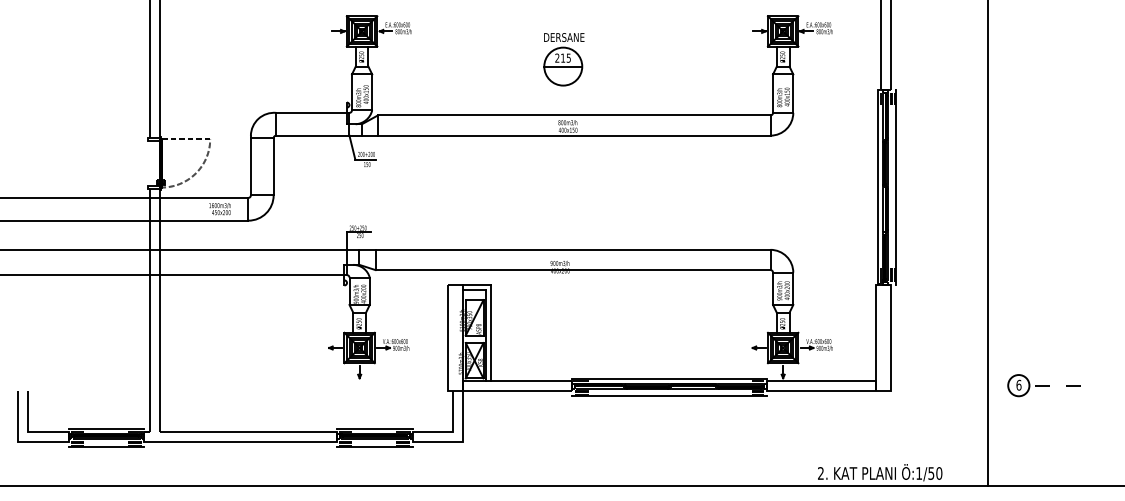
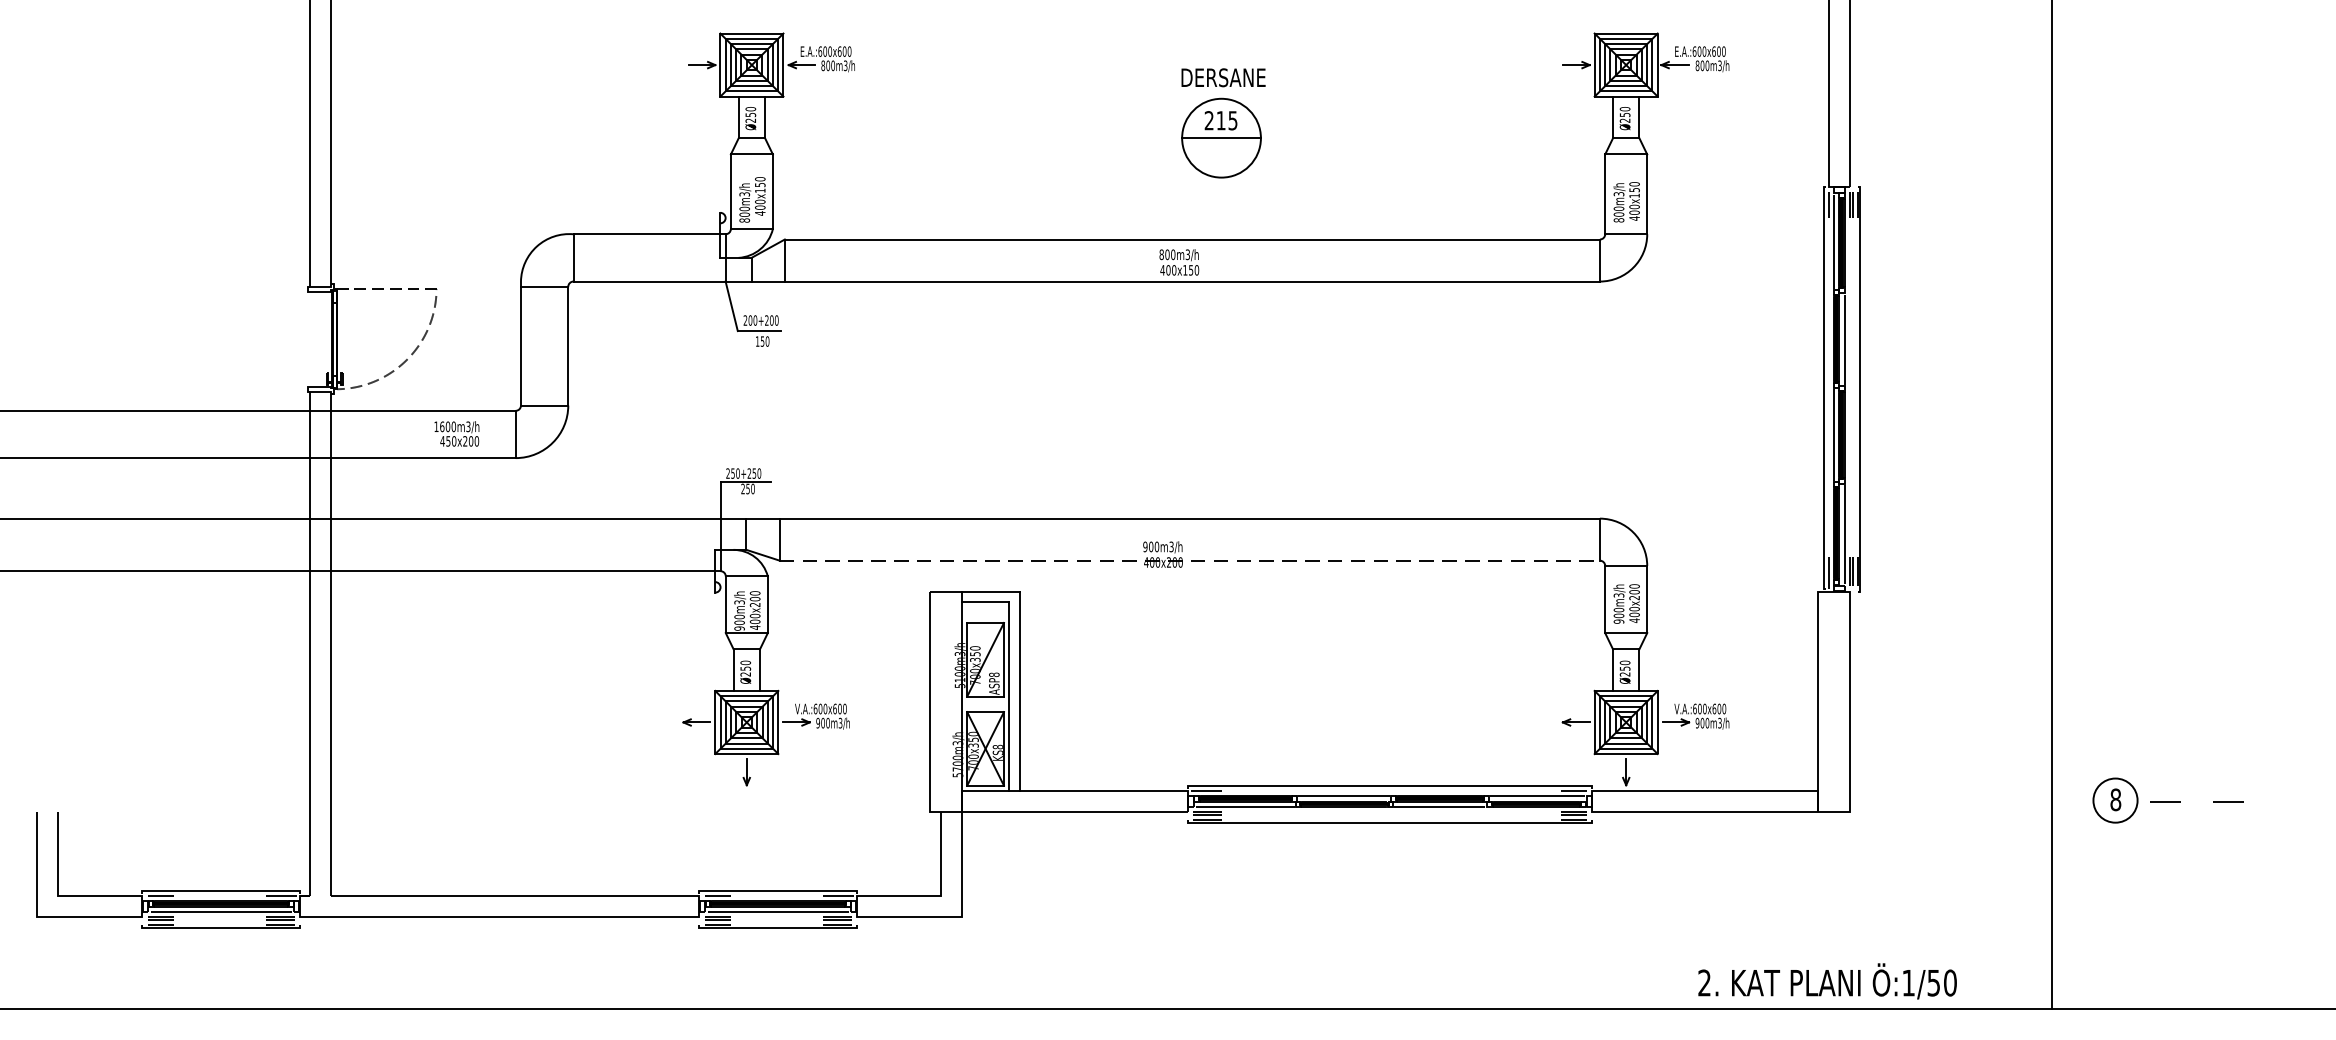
part: (563, 59) -> (1221, 123), moved
line: (573, 270) -> (1190, 561), solid -> dashed
text: (1018, 384) -> (2114, 798), 6 -> 8

